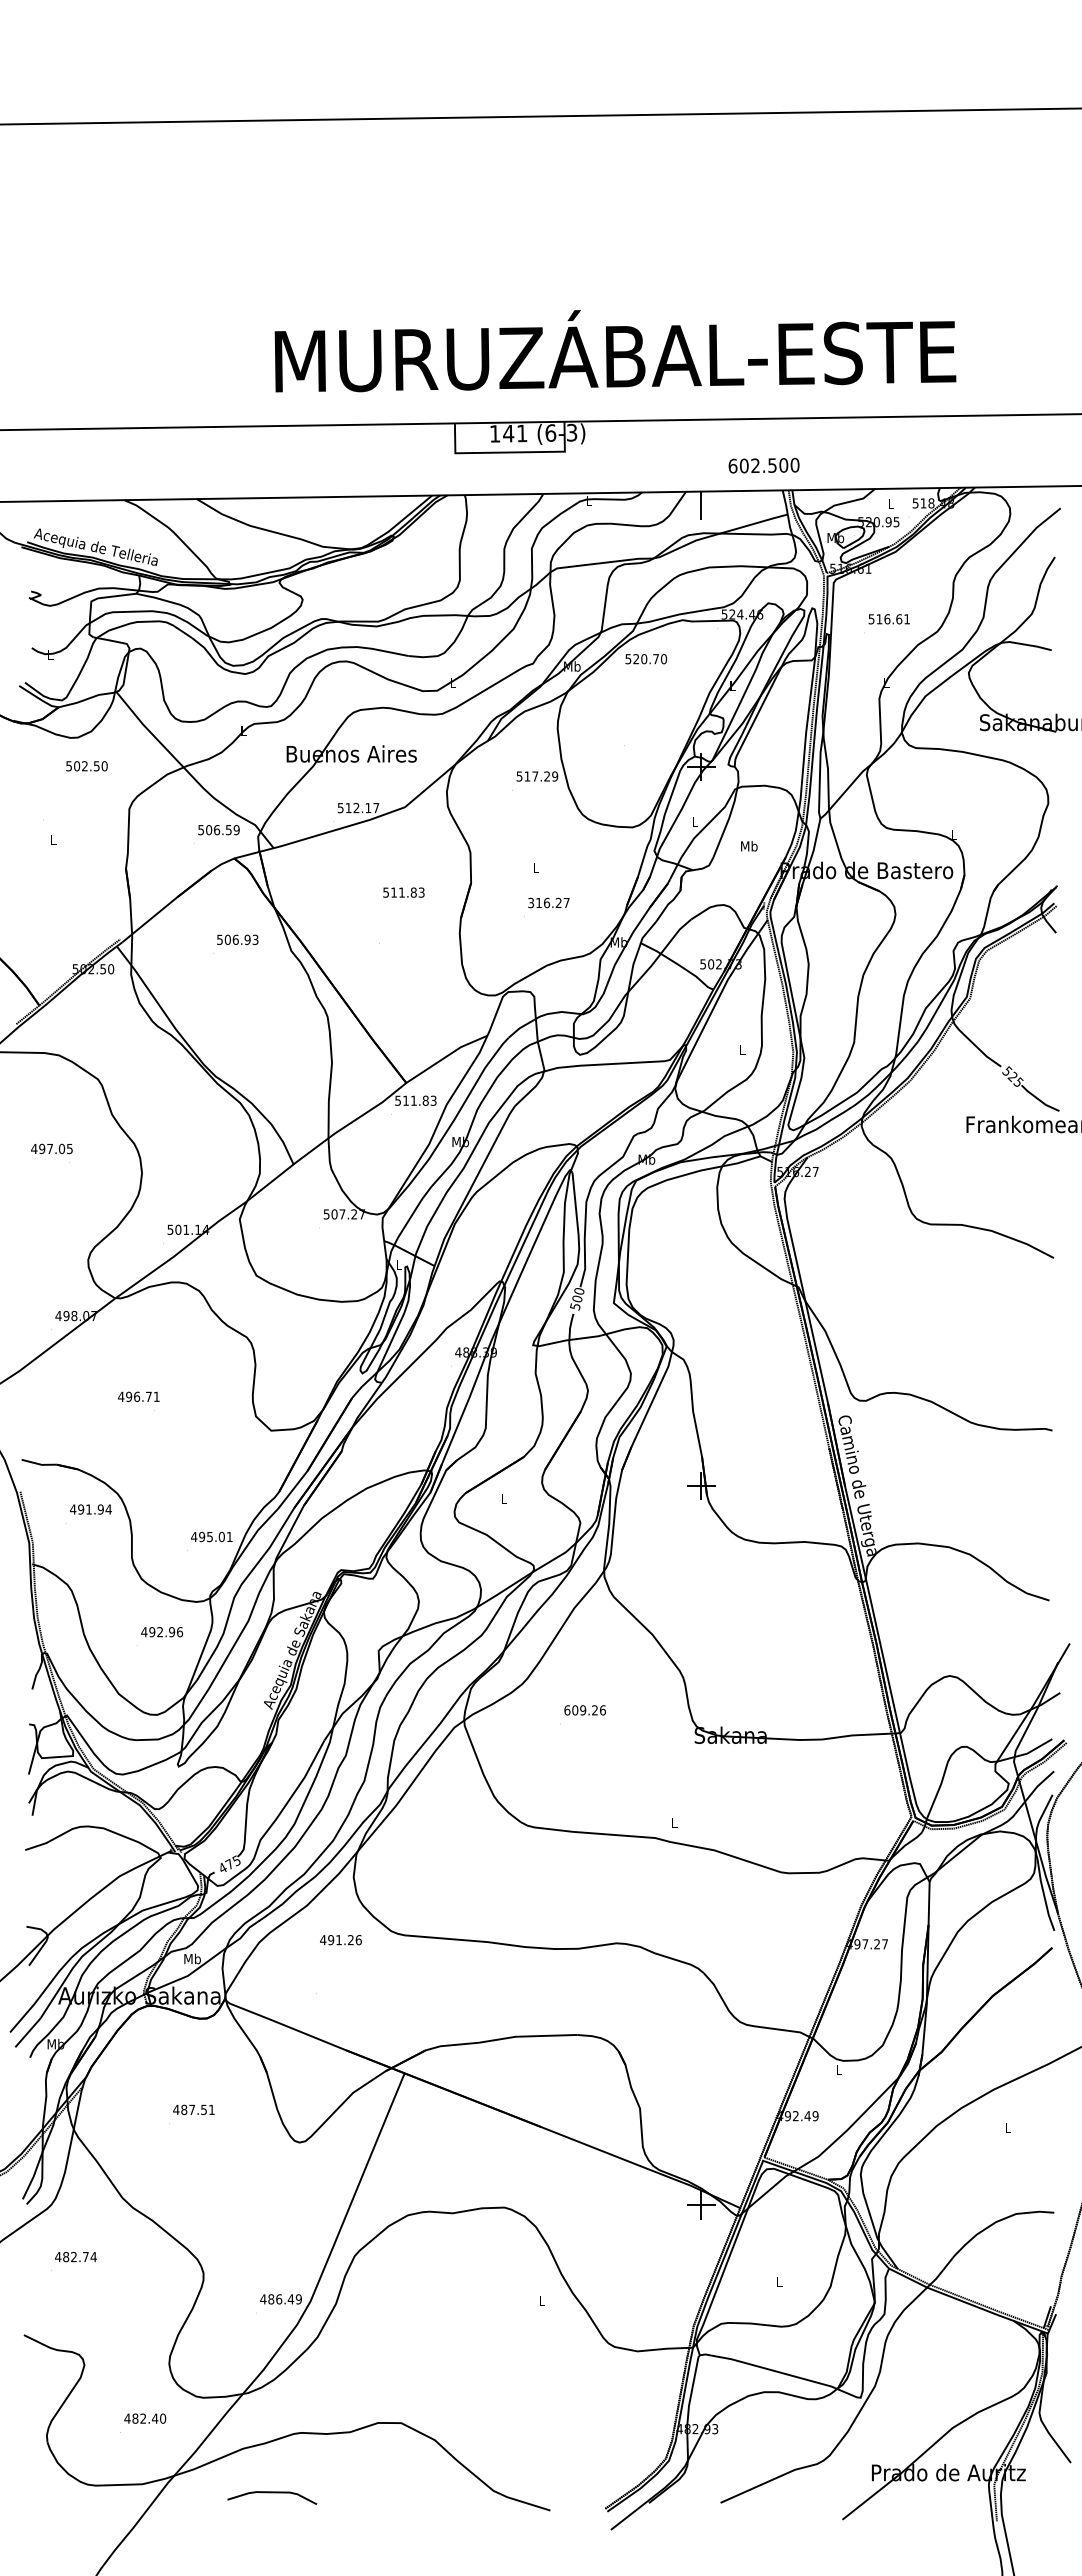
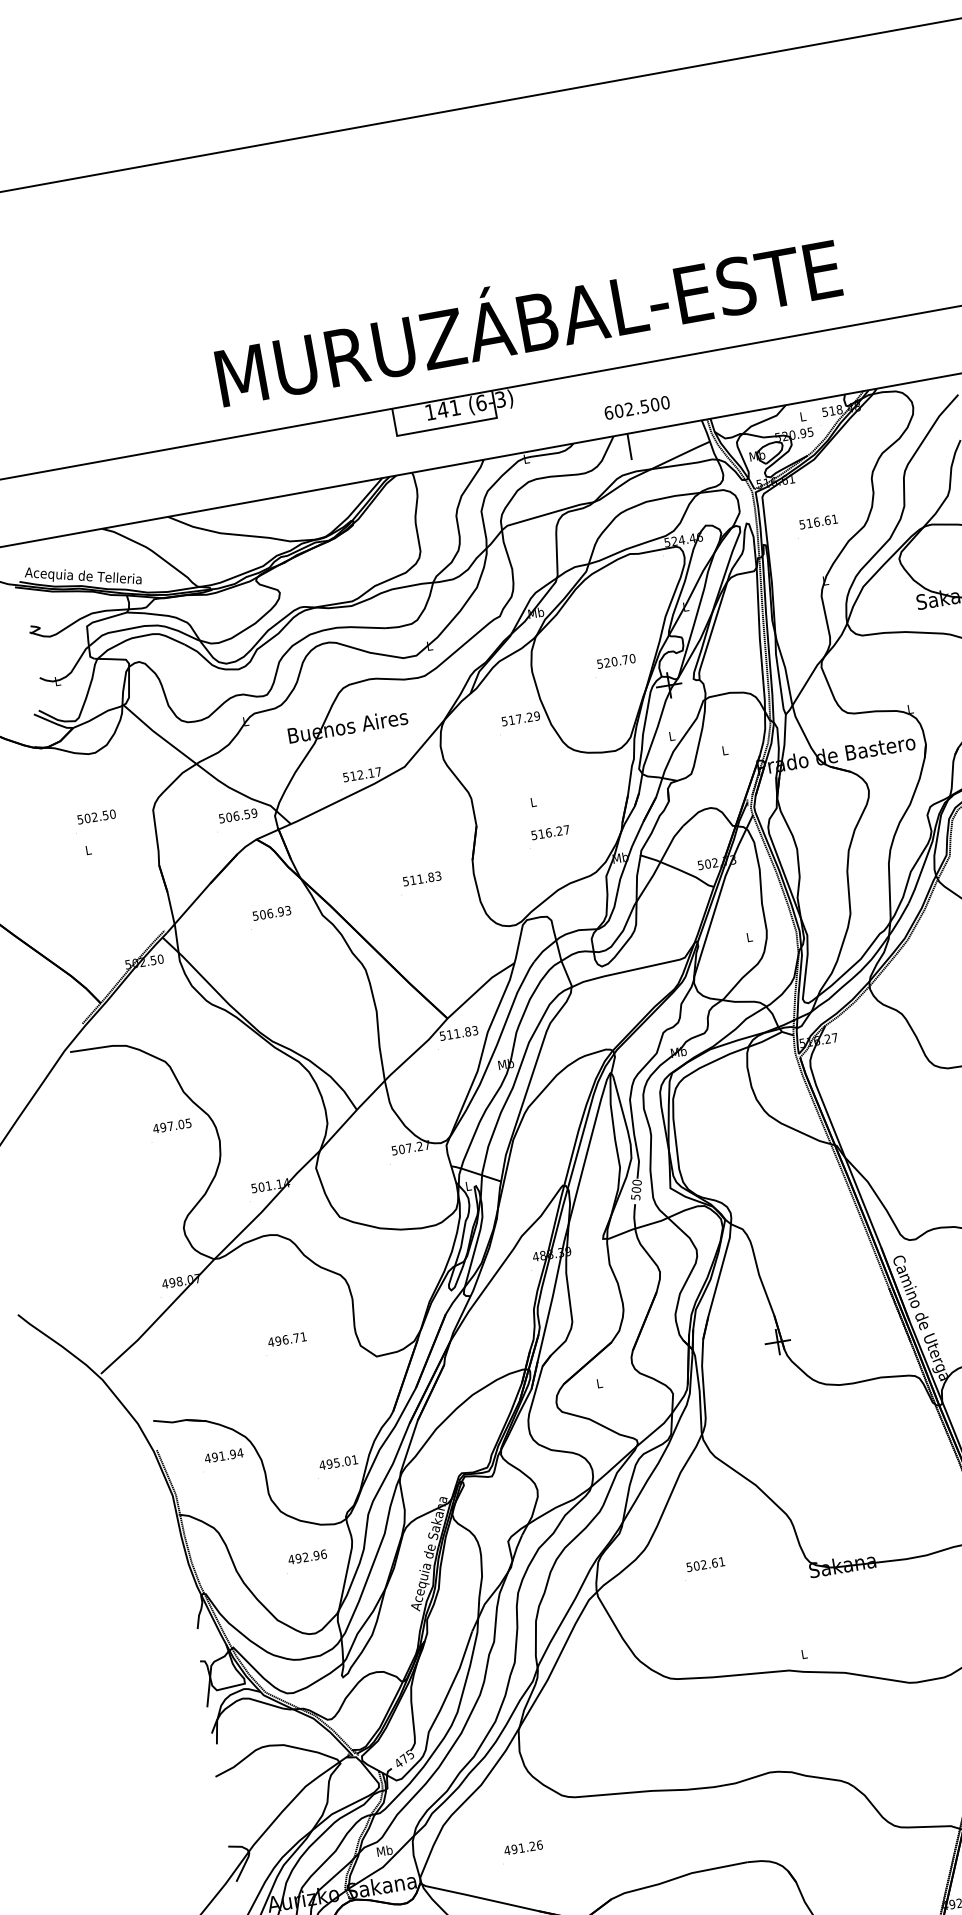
text: (763, 465) -> (636, 407), moved
text: (646, 659) -> (616, 661), moved
text: (86, 766) -> (96, 817), moved
text: (749, 846) -> (725, 750), Mb -> L
text: (403, 892) -> (421, 878), moved
text: (530, 901) -> (533, 833), 316.27 -> 516.27
text: (51, 1148) -> (171, 1125), moved
text: (138, 1396) -> (286, 1339), moved
text: (584, 1710) -> (705, 1564), 609.26 -> 502.61
text: (340, 1940) -> (523, 1848), moved

